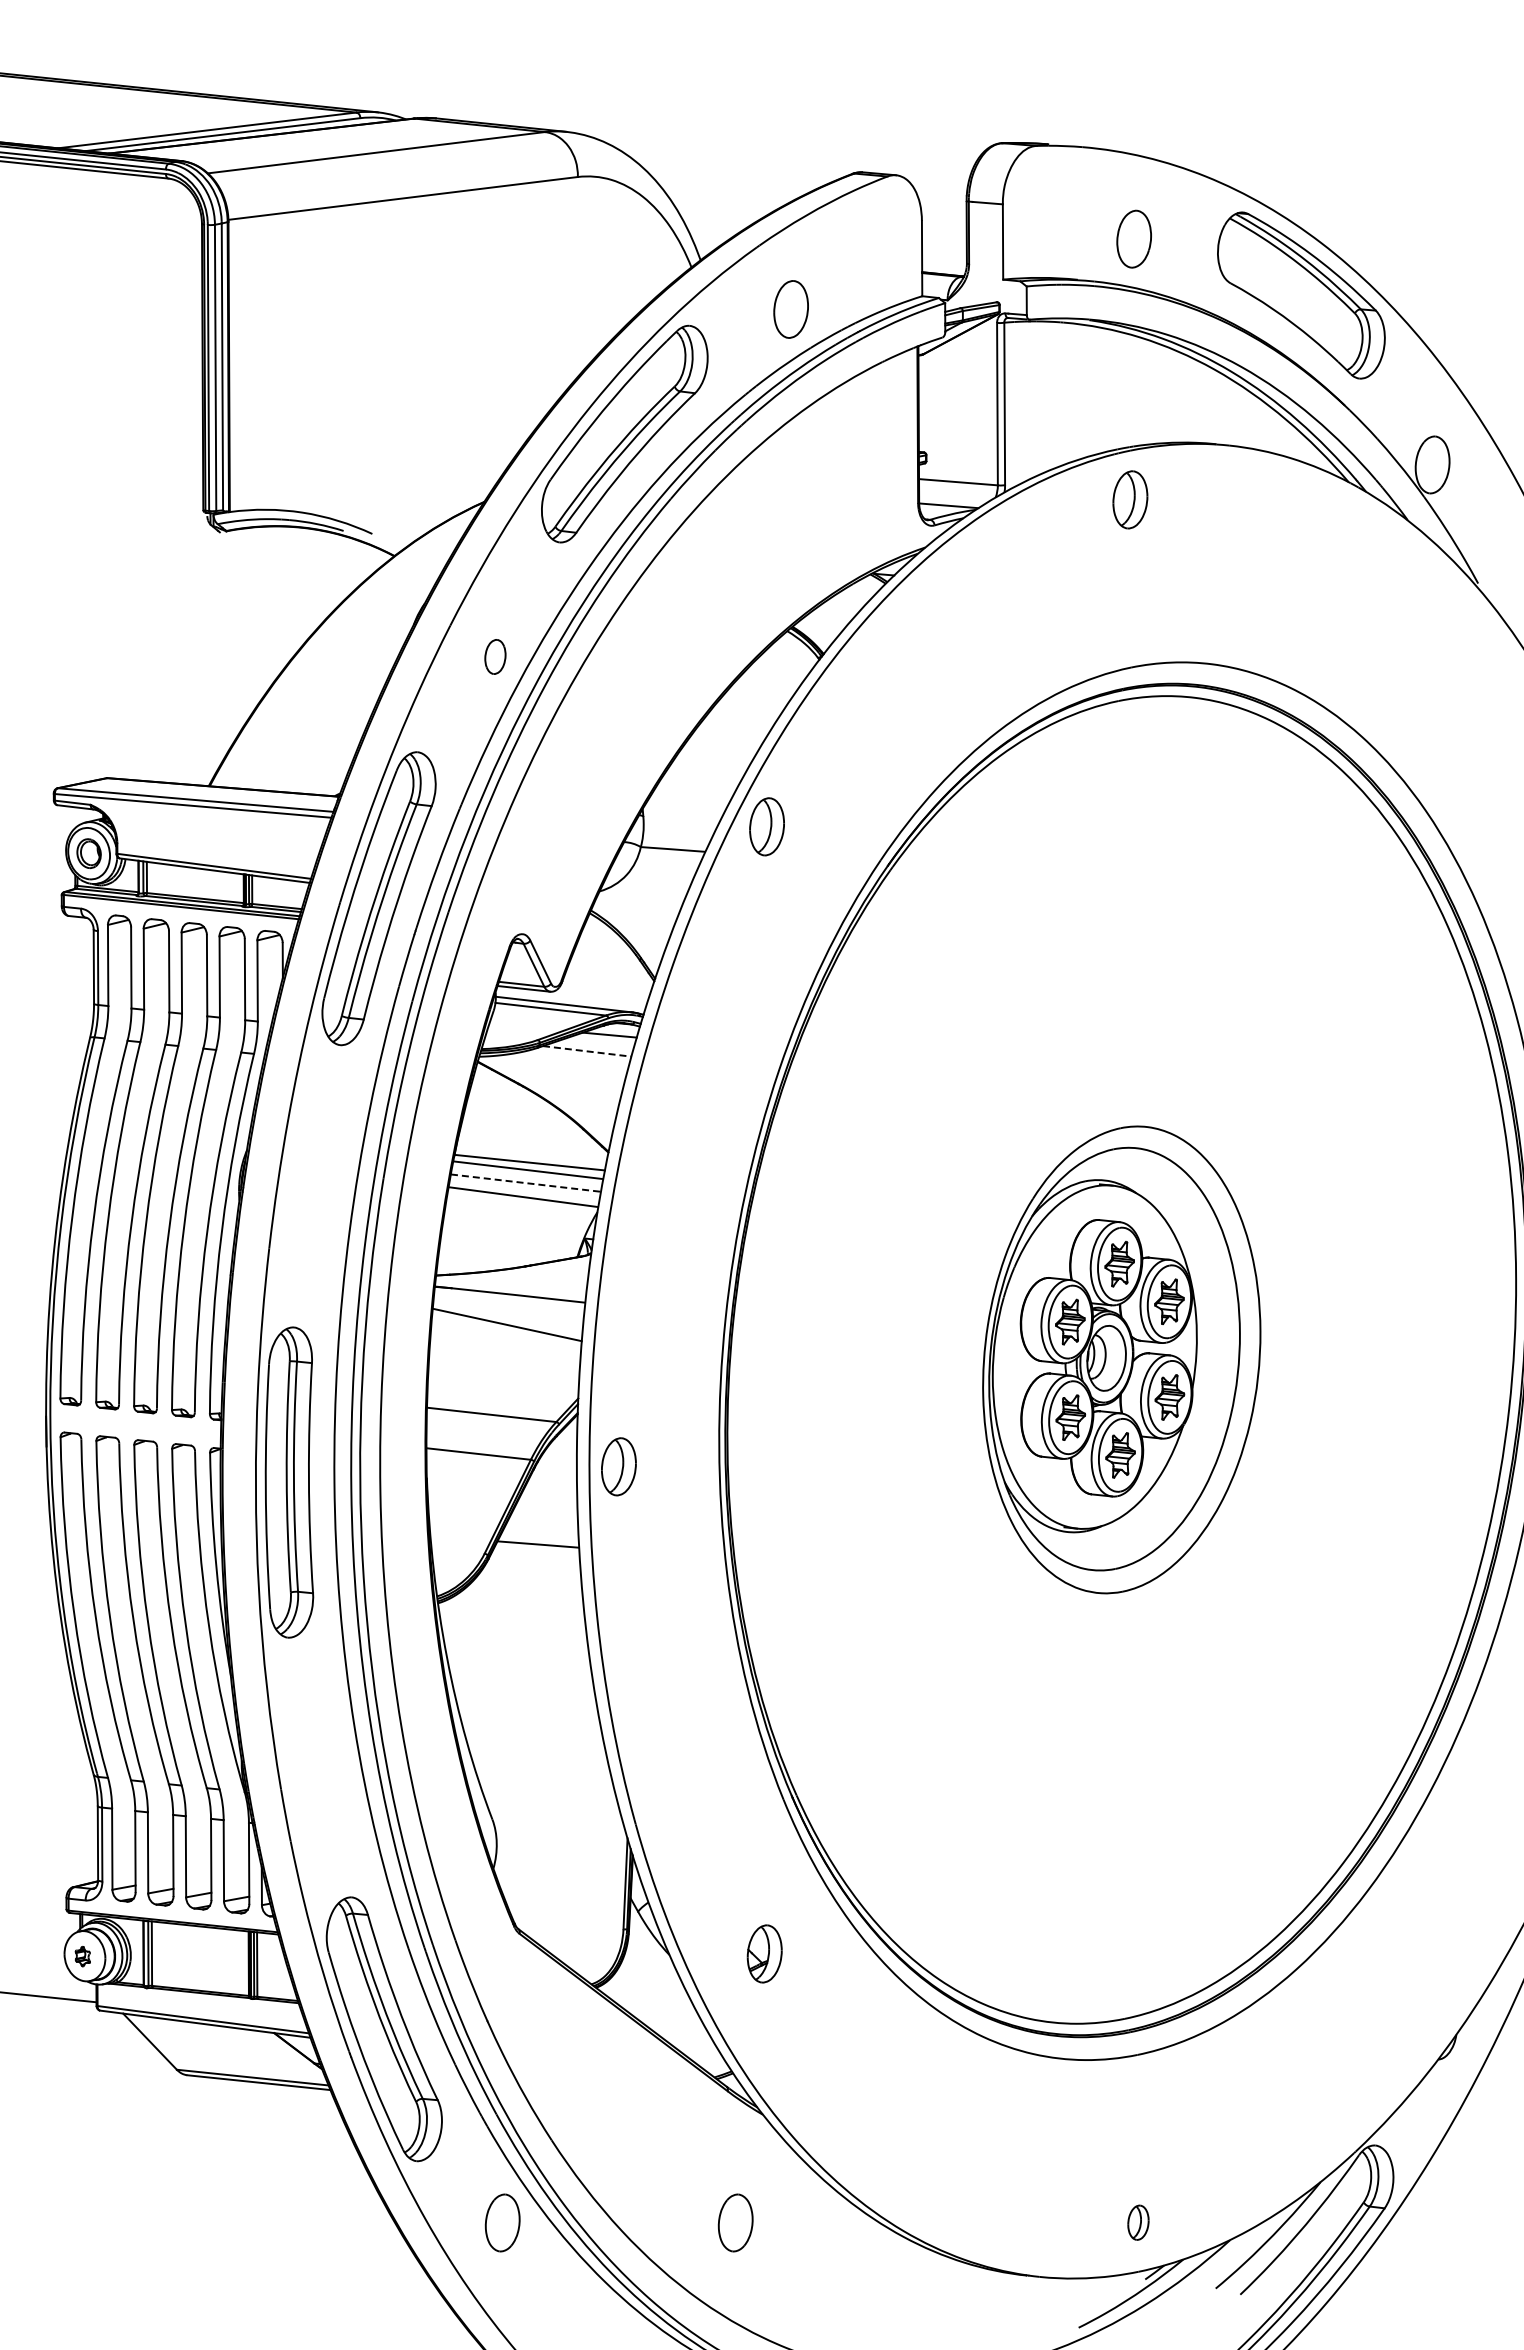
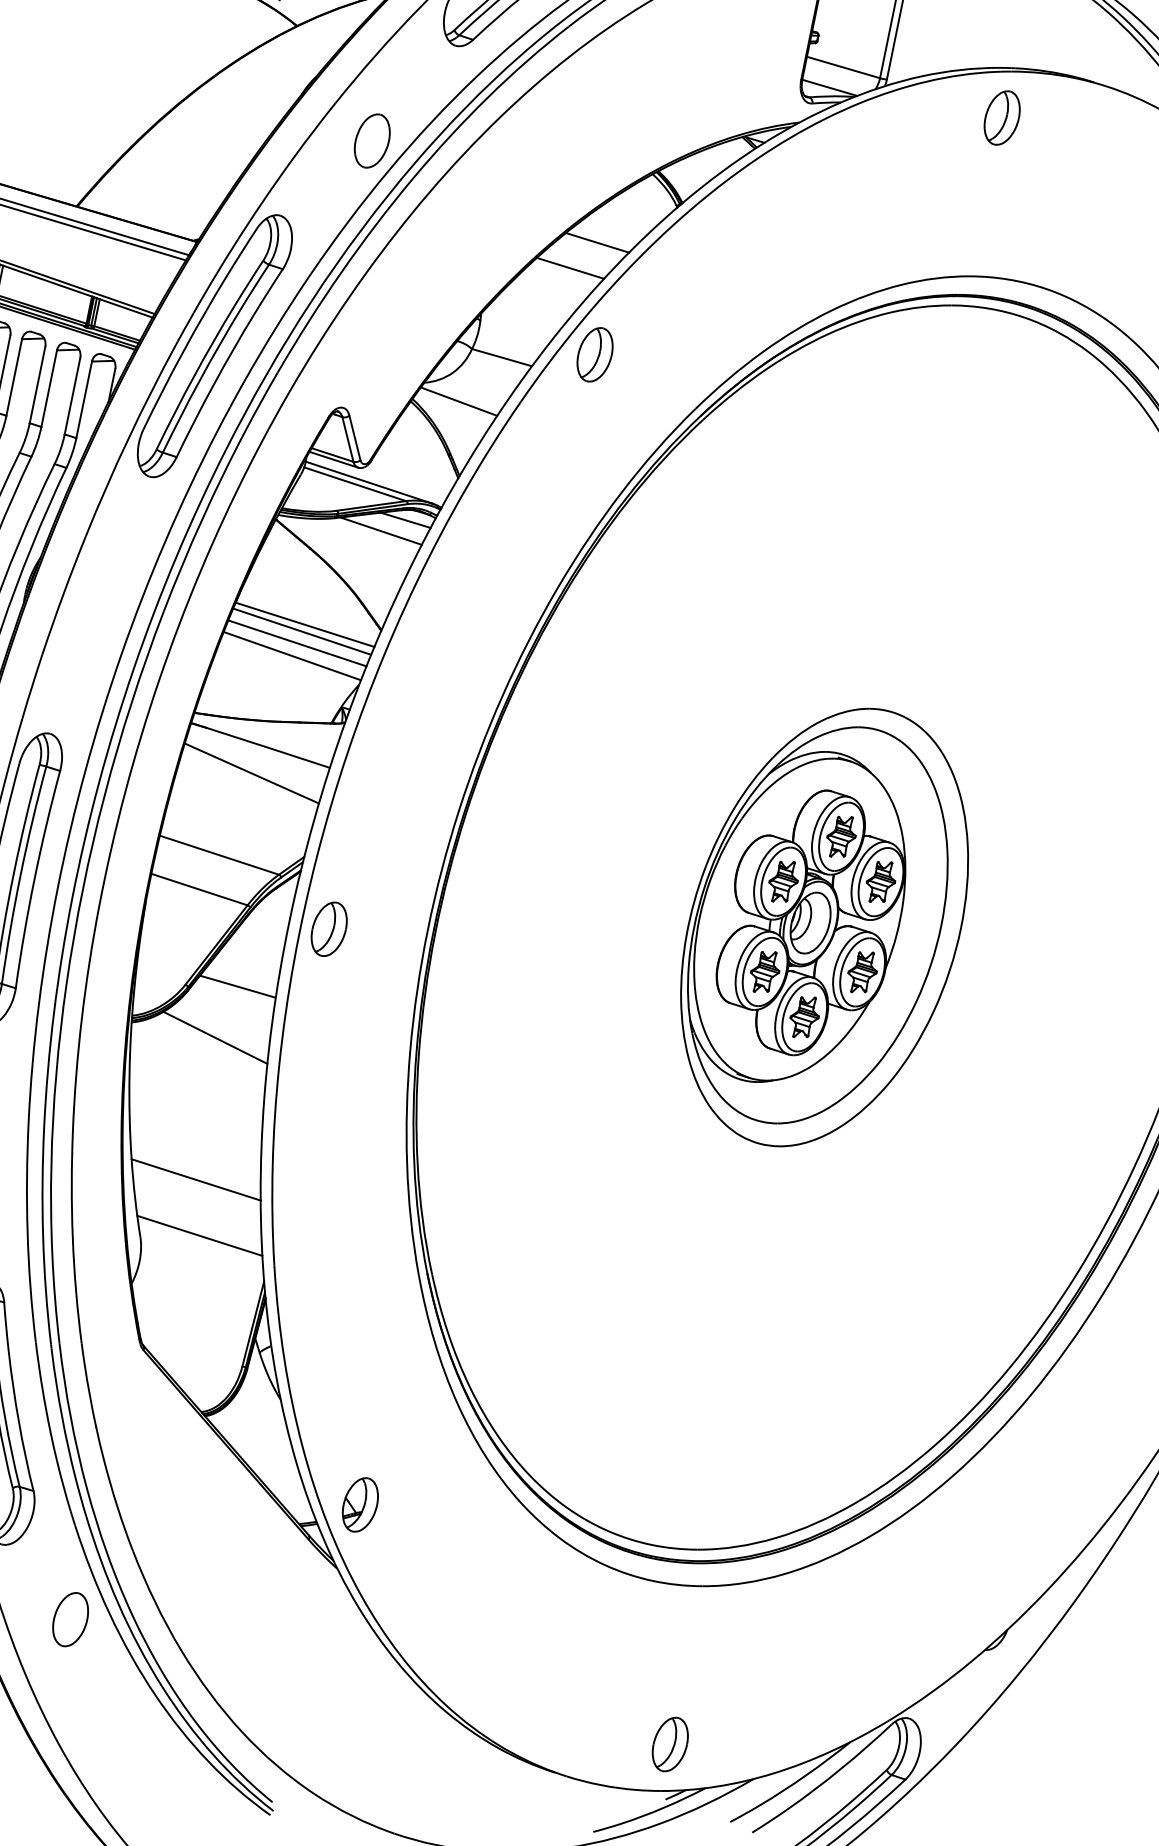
part: (495, 656) -> (372, 140), size x1.67
line: (745, 712) -> (597, 242), added
line: (723, 743) -> (570, 267), added
line: (638, 902) -> (458, 400), added
line: (587, 1051) -> (381, 531), dashed -> solid
line: (525, 1183) -> (296, 643), dashed -> solid
line: (526, 1600) -> (215, 1037), added
line: (536, 1749) -> (195, 1179), added
line: (552, 1805) -> (199, 1235), added
part: (764, 1953) -> (360, 1504), moved
part: (735, 2222) -> (290, 1665), removed
part: (1138, 2222) -> (670, 1744), size x1.67

